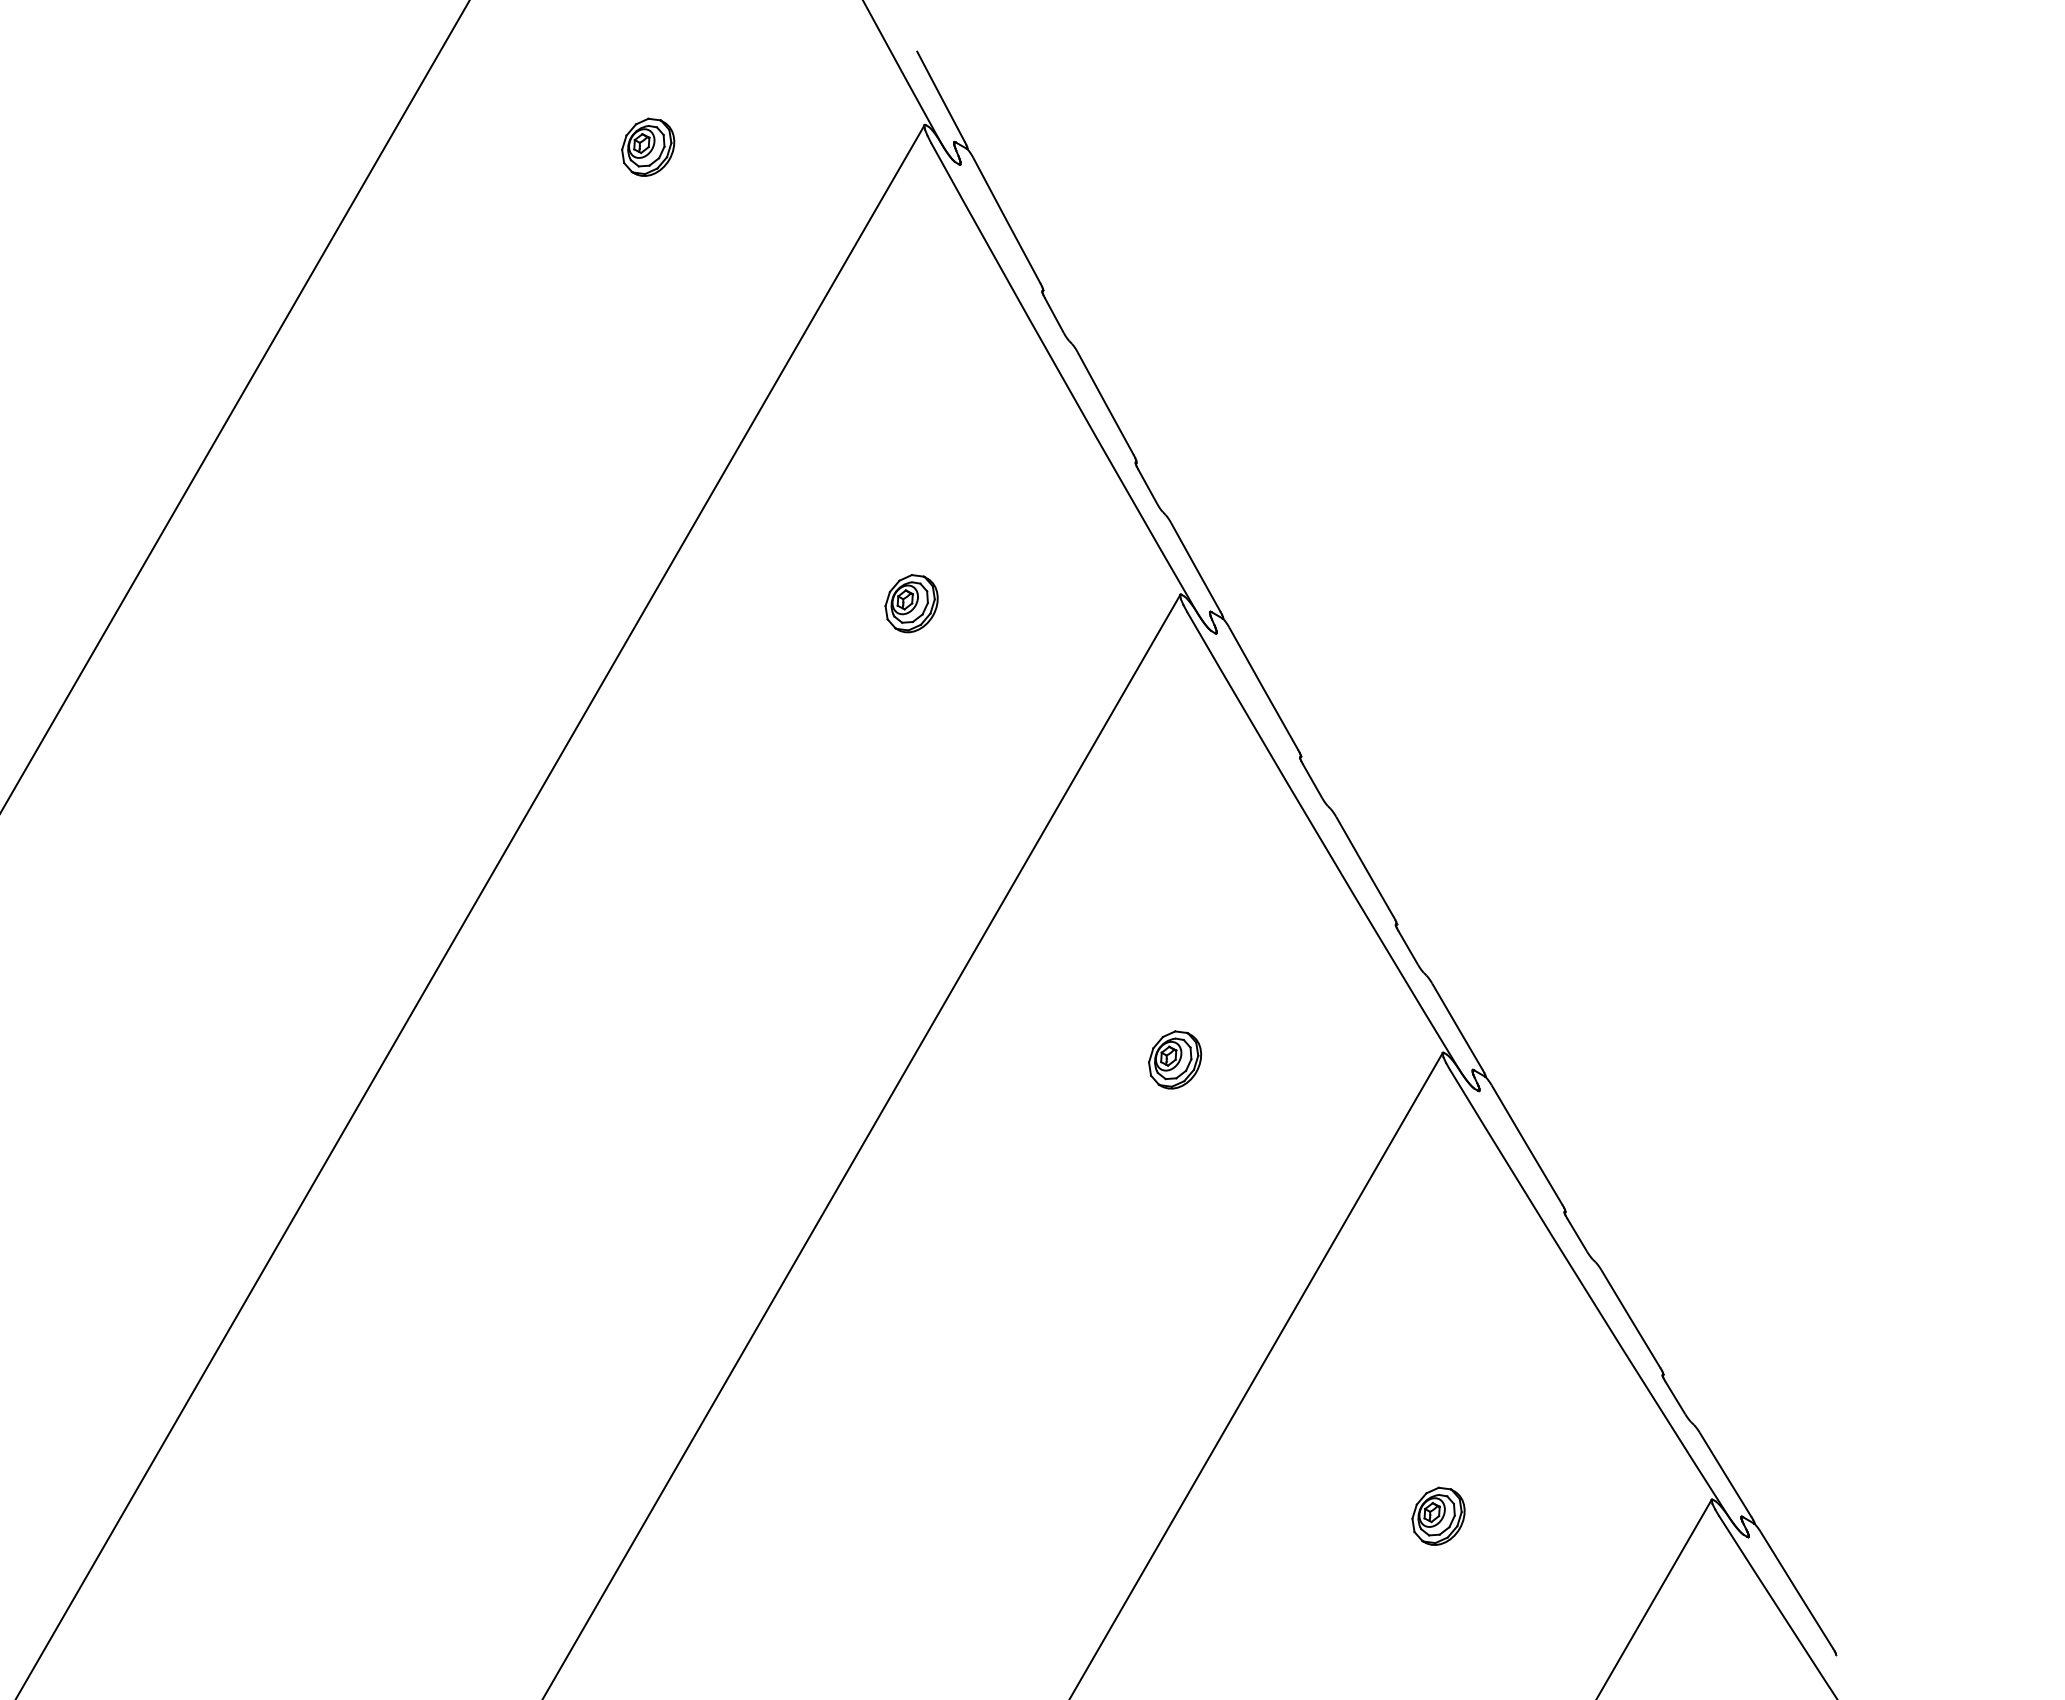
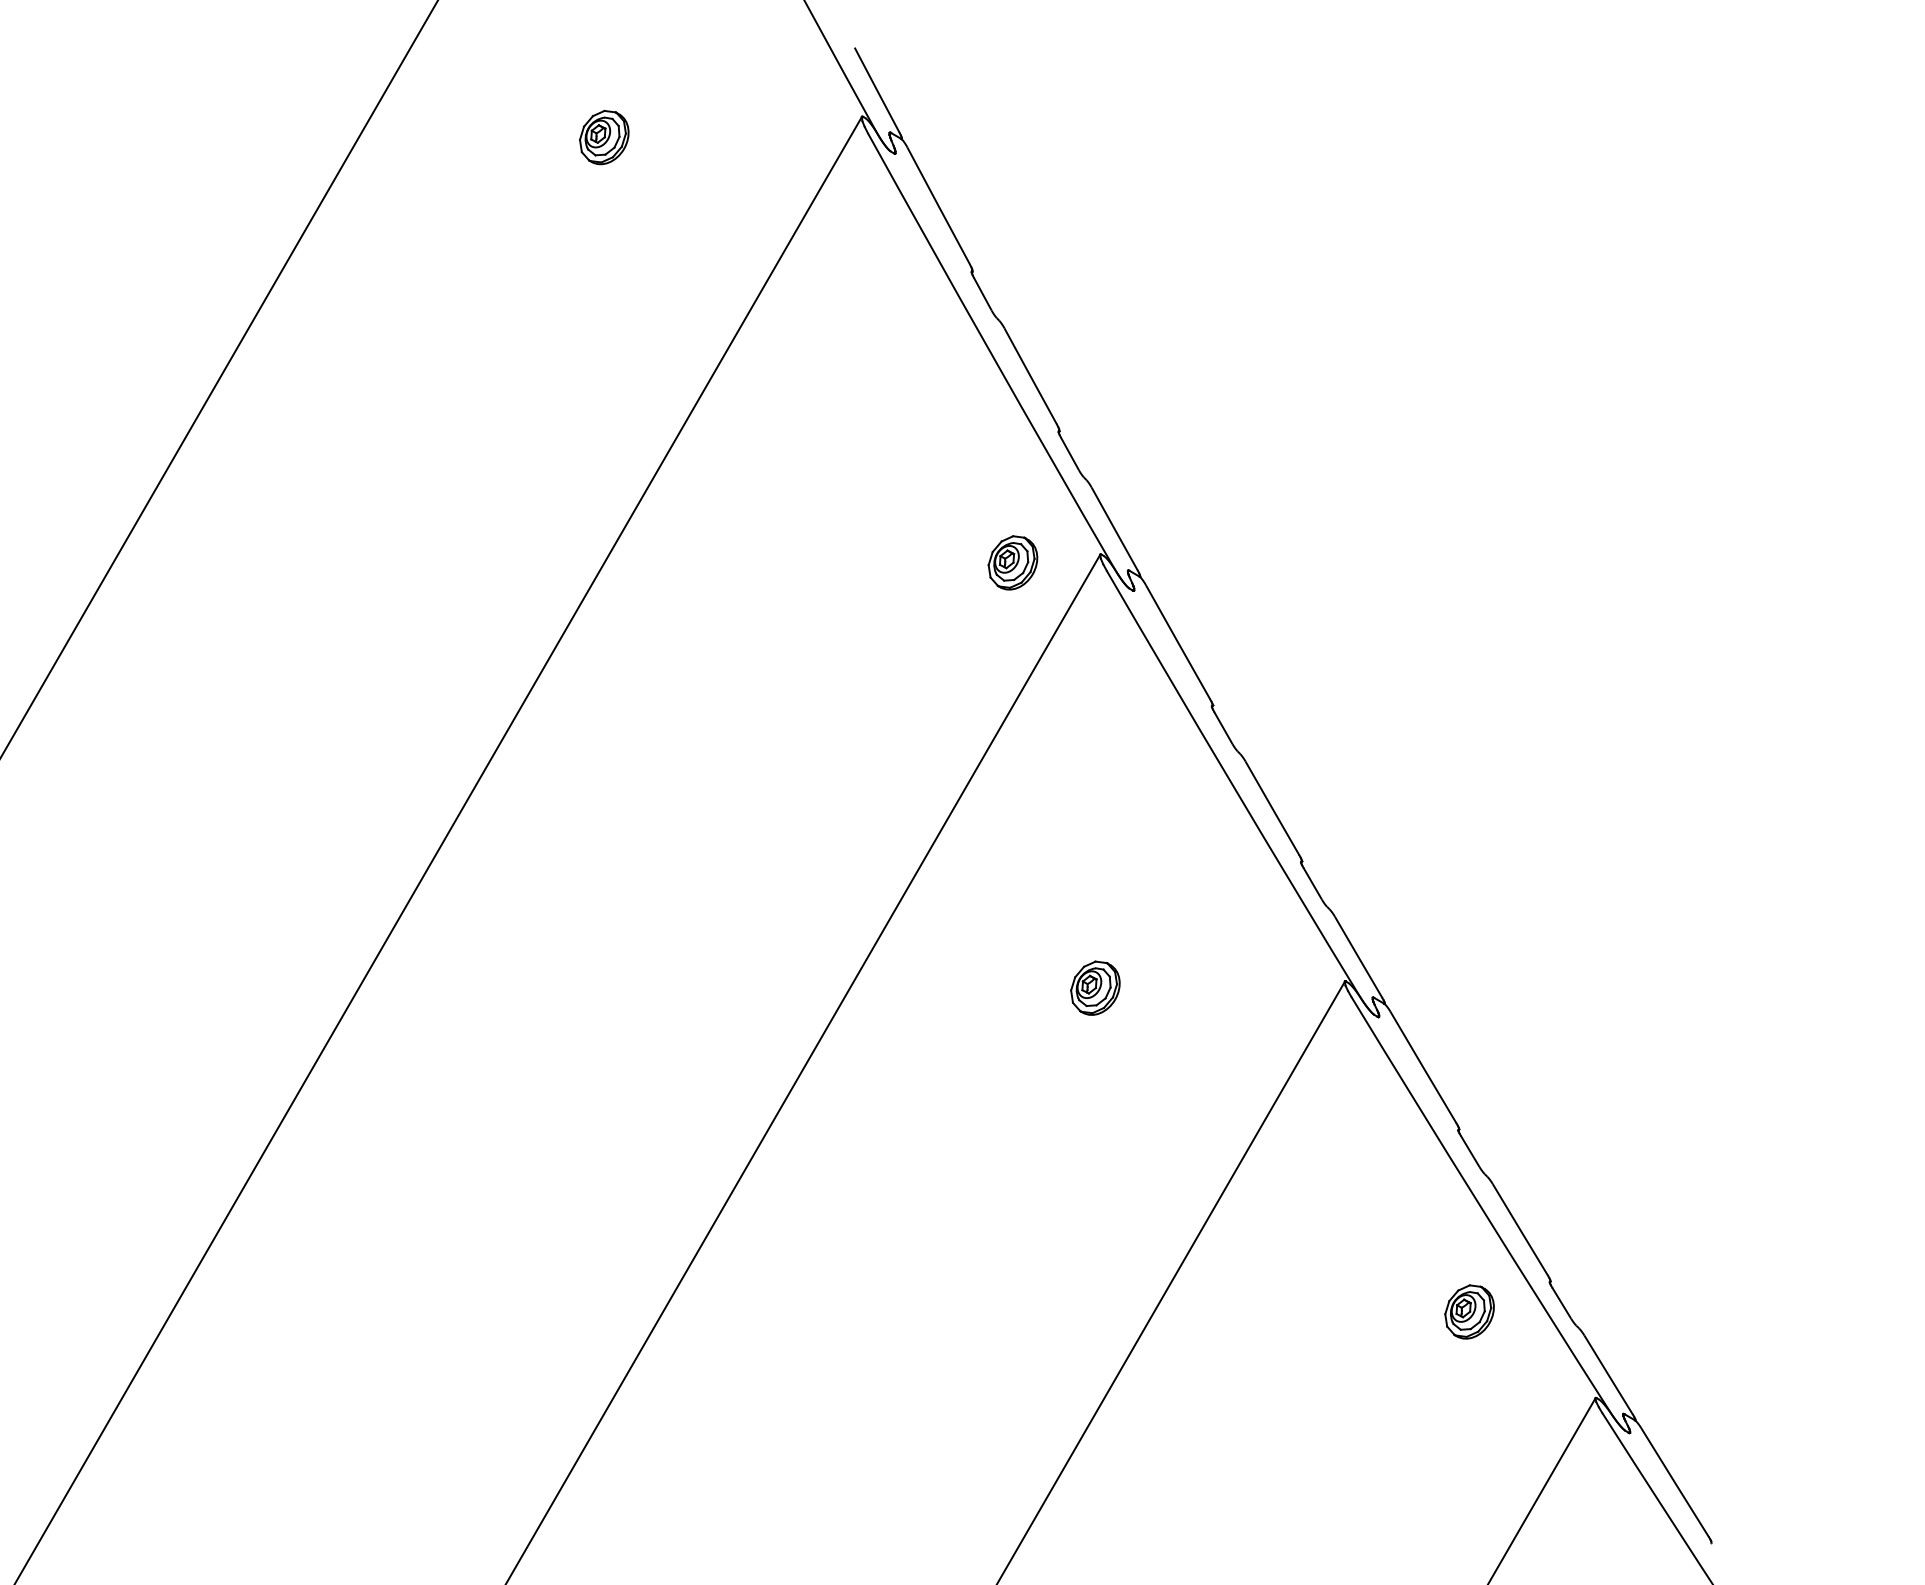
part: (911, 603) -> (1012, 562), moved
part: (1438, 1515) -> (1469, 1311), moved

